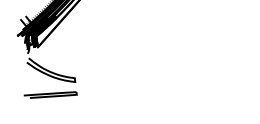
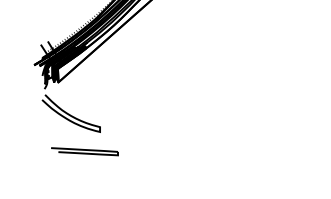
part: (50, 95) -> (84, 151), moved

